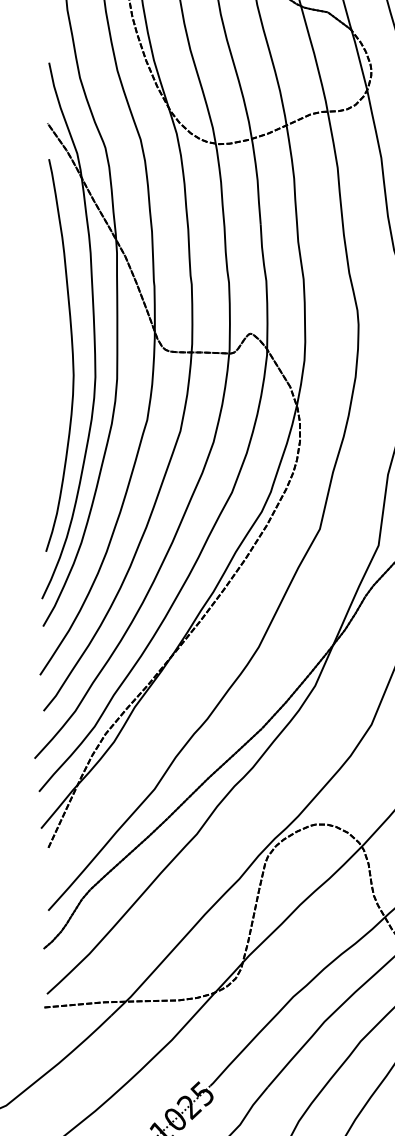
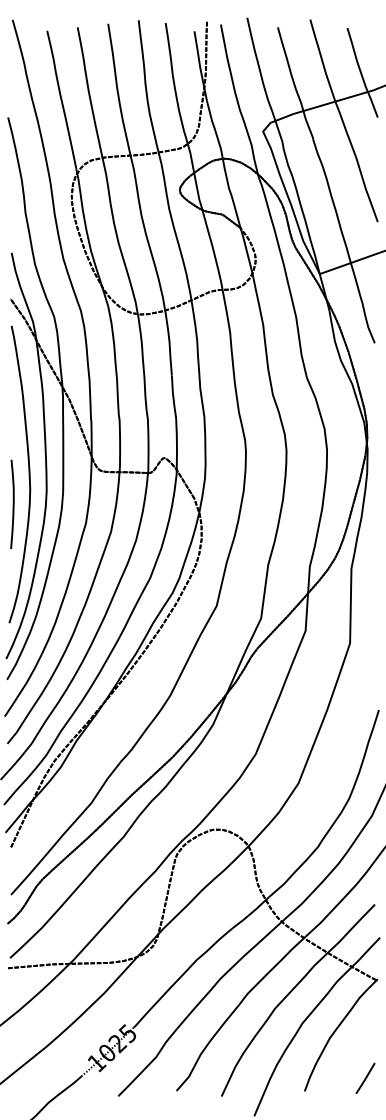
curve: (50, 393) -> (12, 503), added

